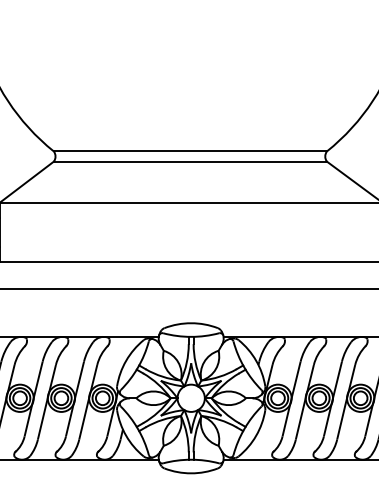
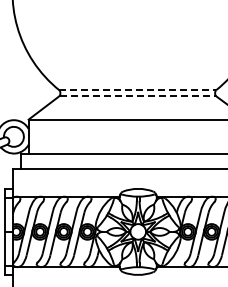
line: (191, 151) -> (138, 90), solid -> dashed
line: (191, 162) -> (138, 96), solid -> dashed

